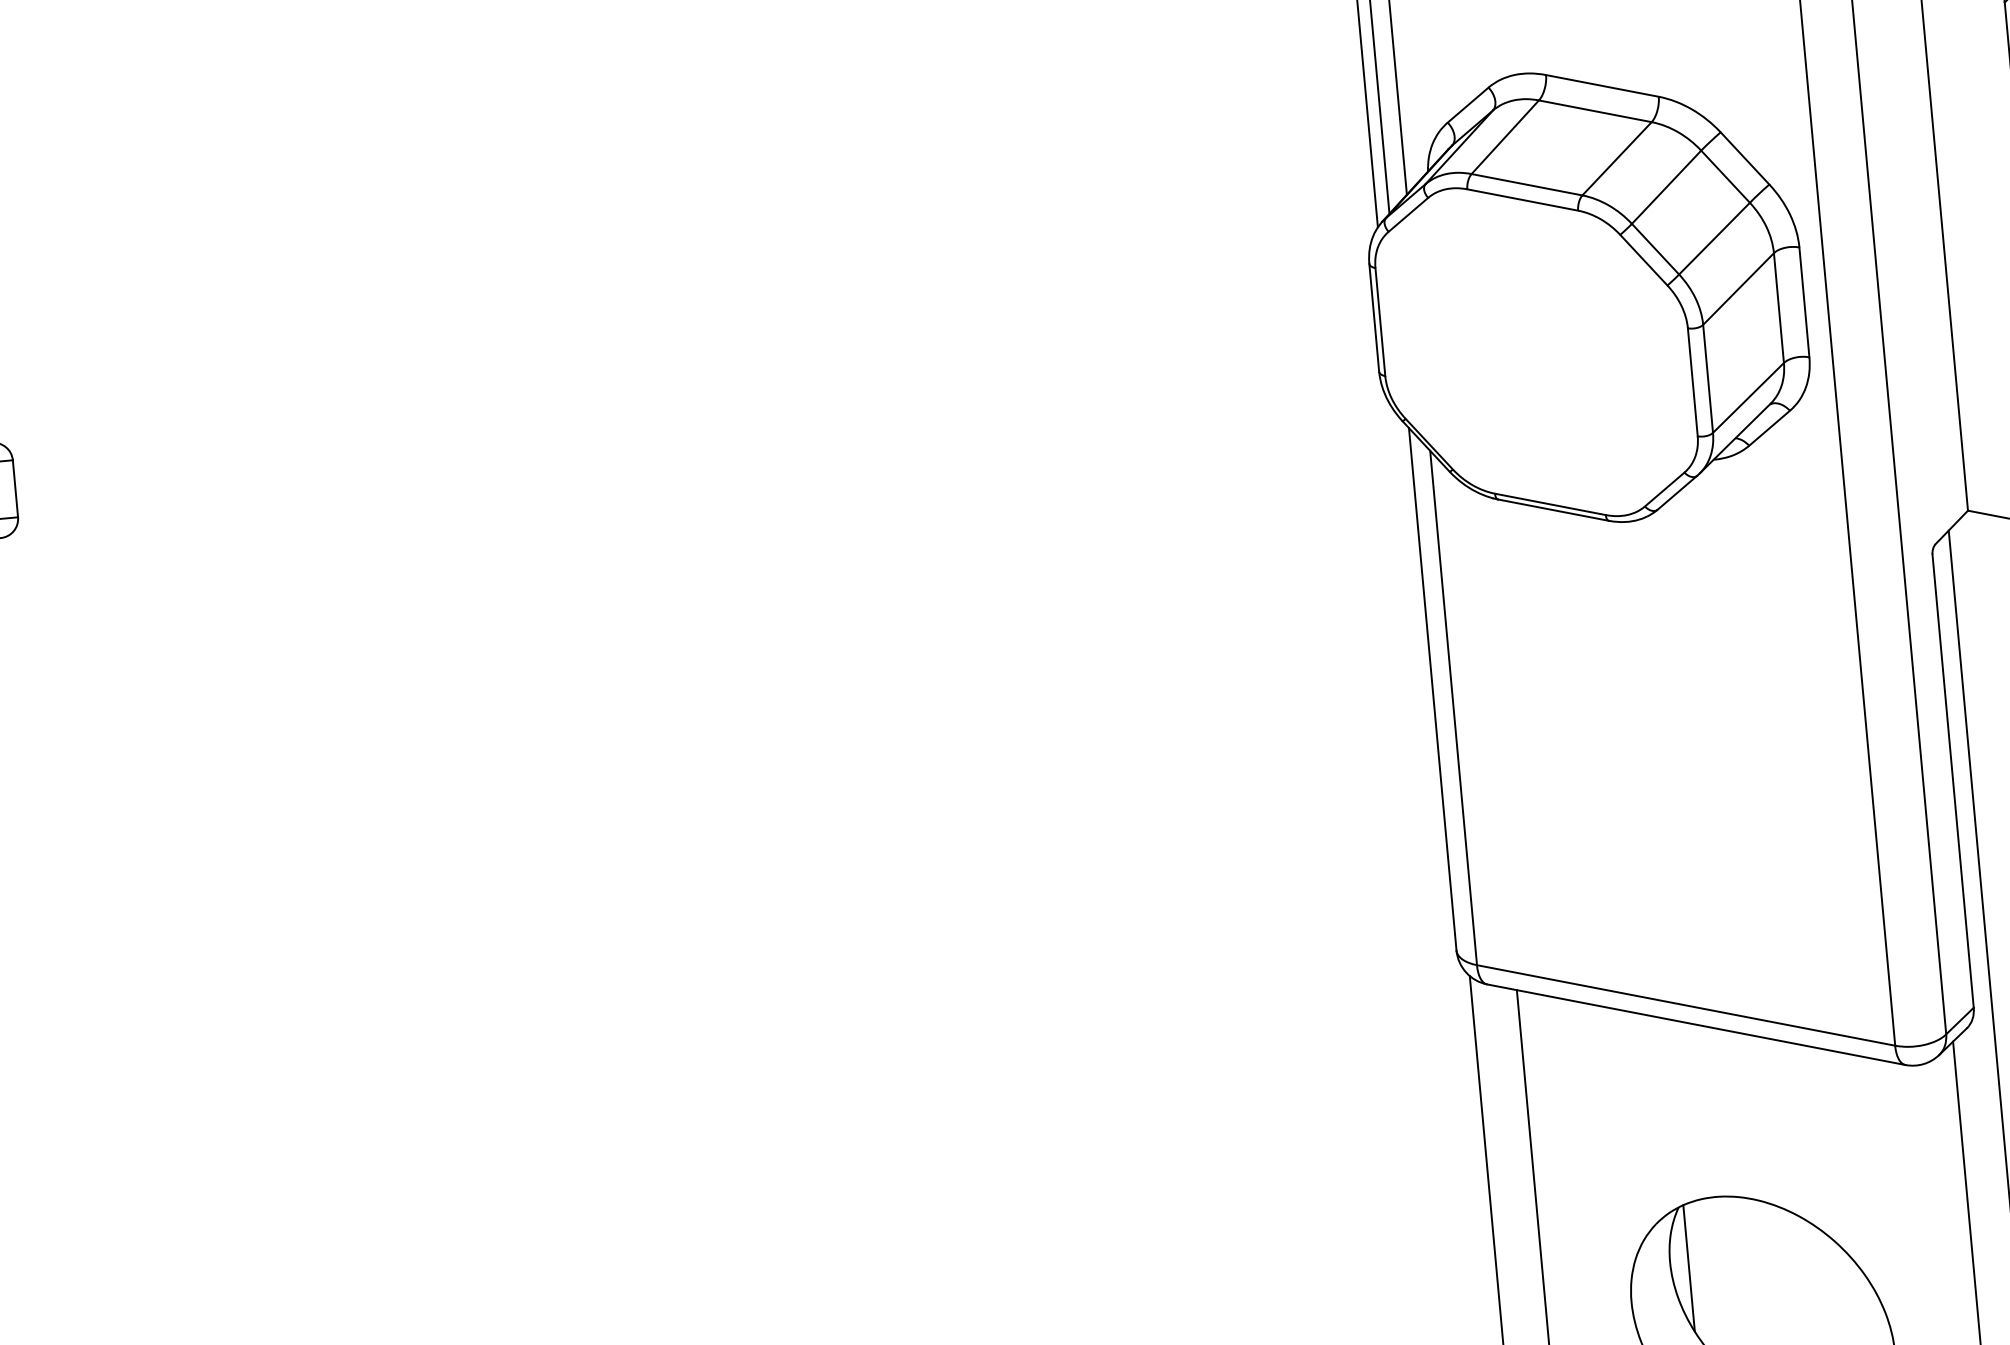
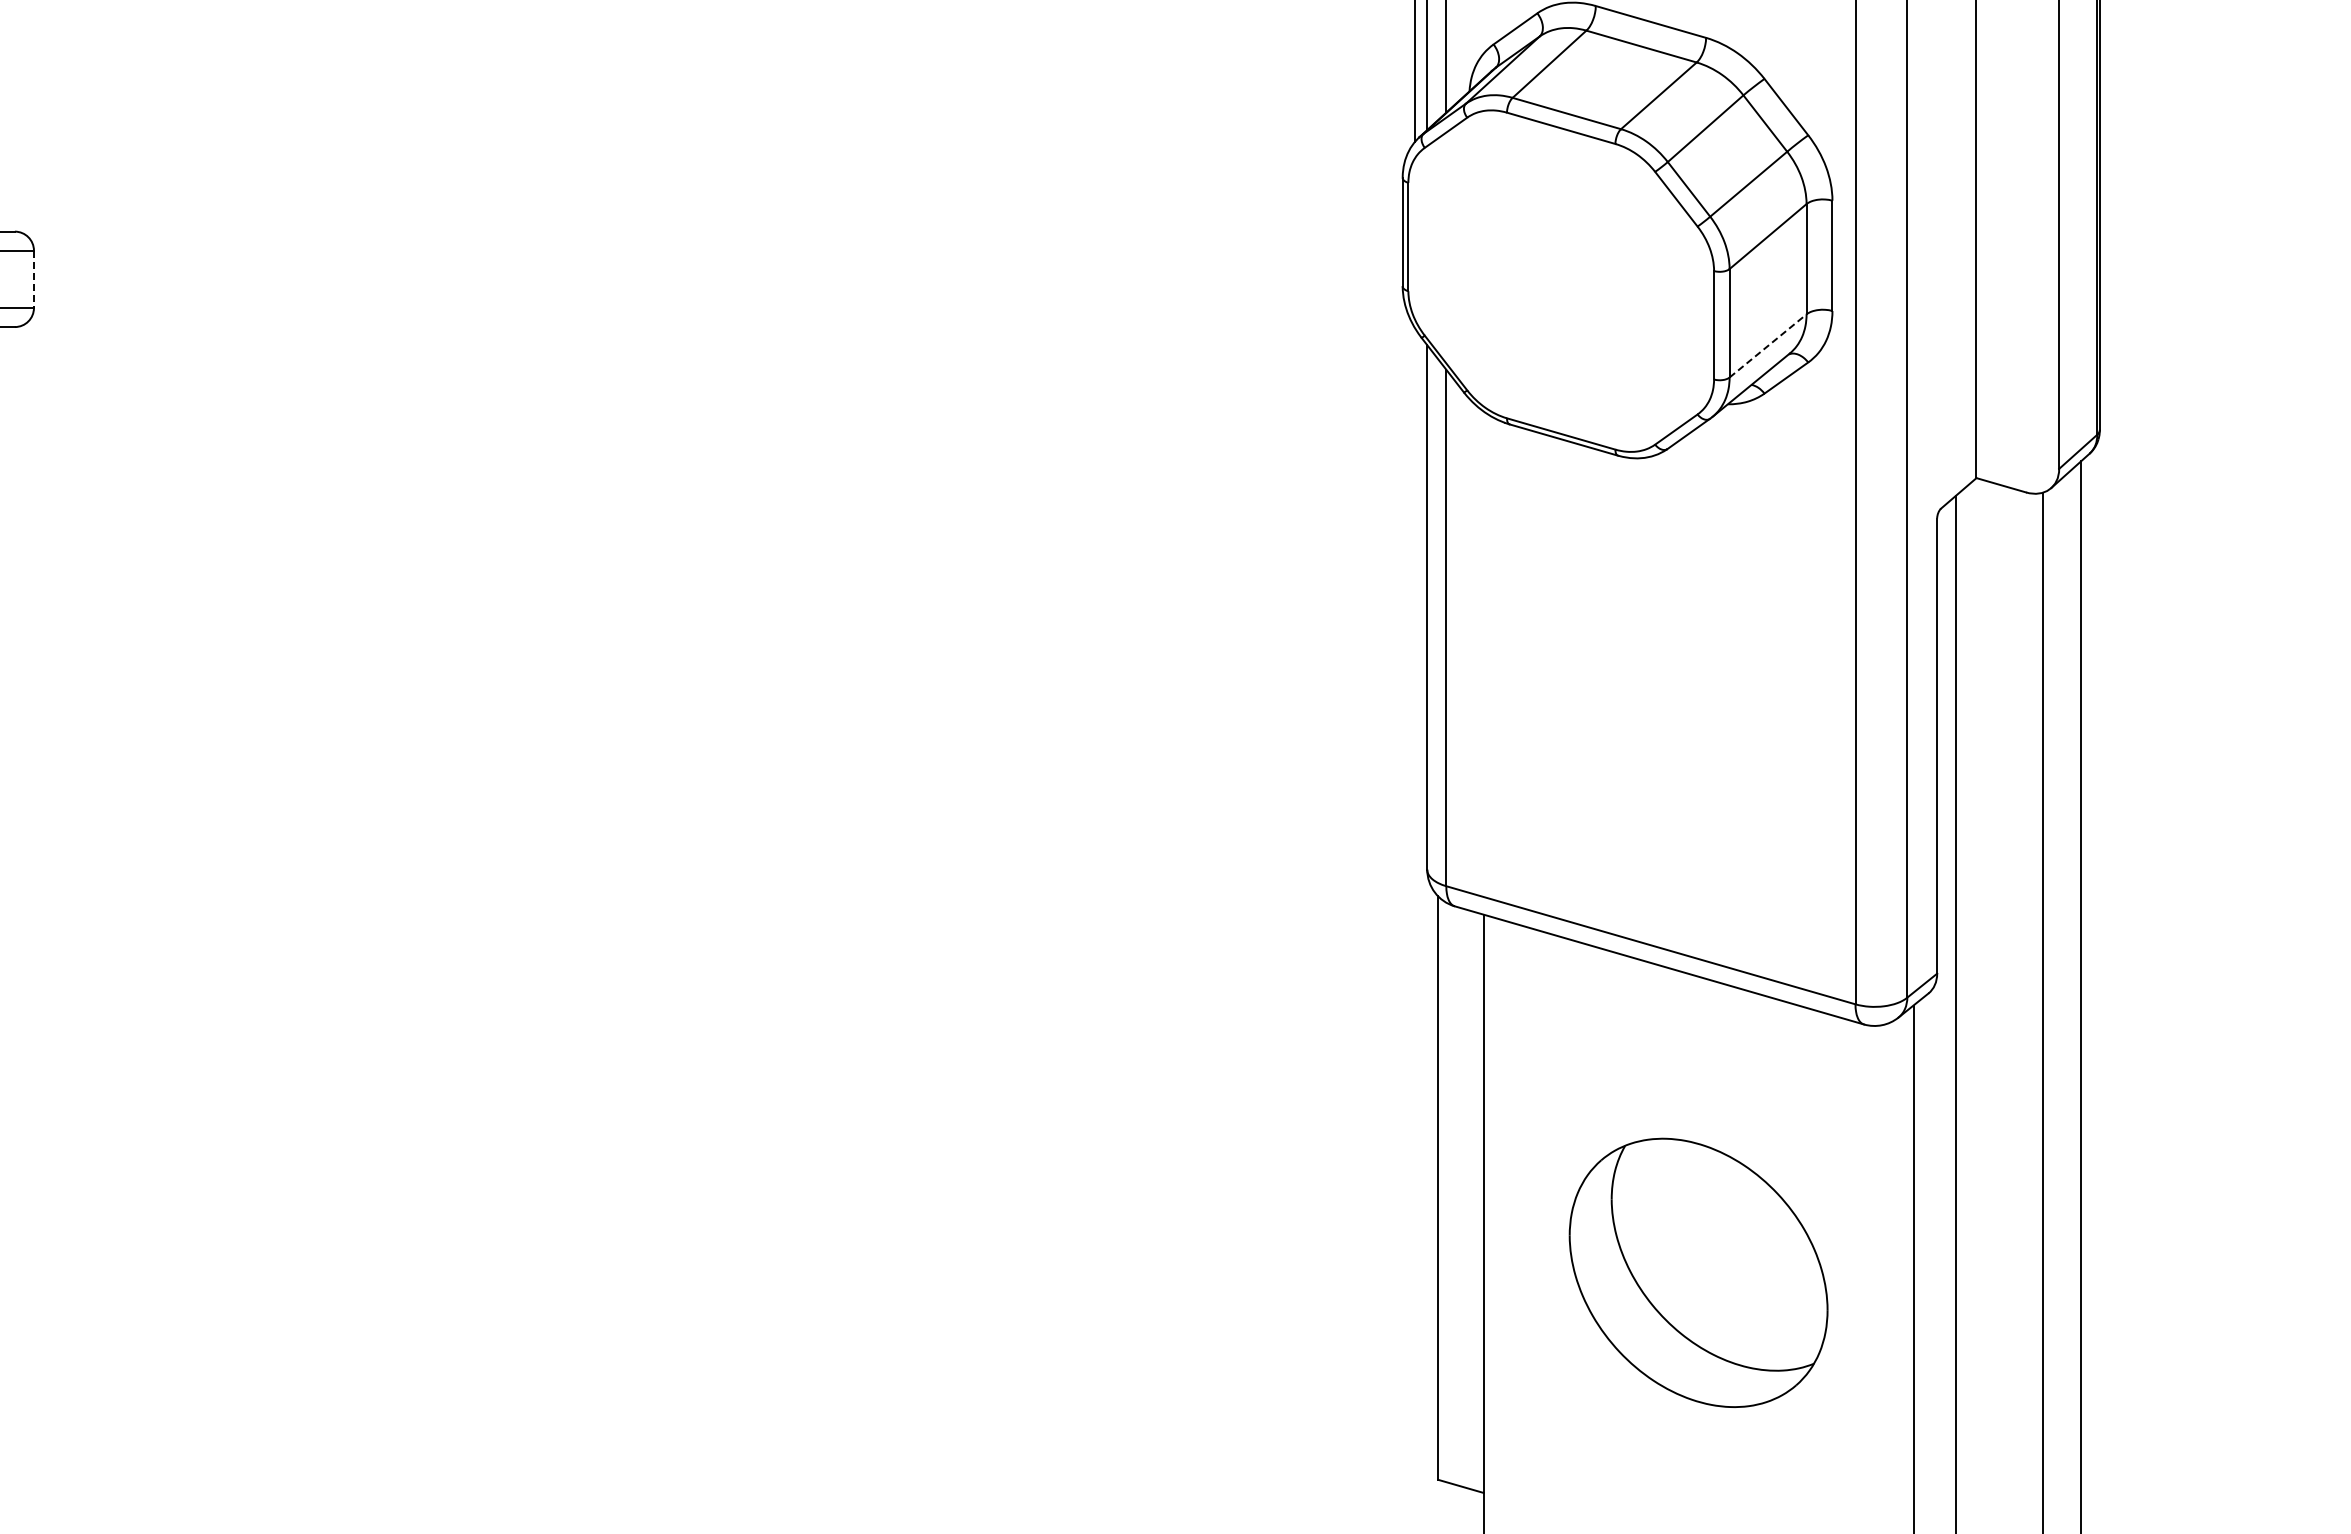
line: (1748, 397) -> (1768, 345), solid -> dashed
line: (14, 489) -> (33, 279), solid -> dashed
line: (1689, 1268) -> (1630, 1207), removed

